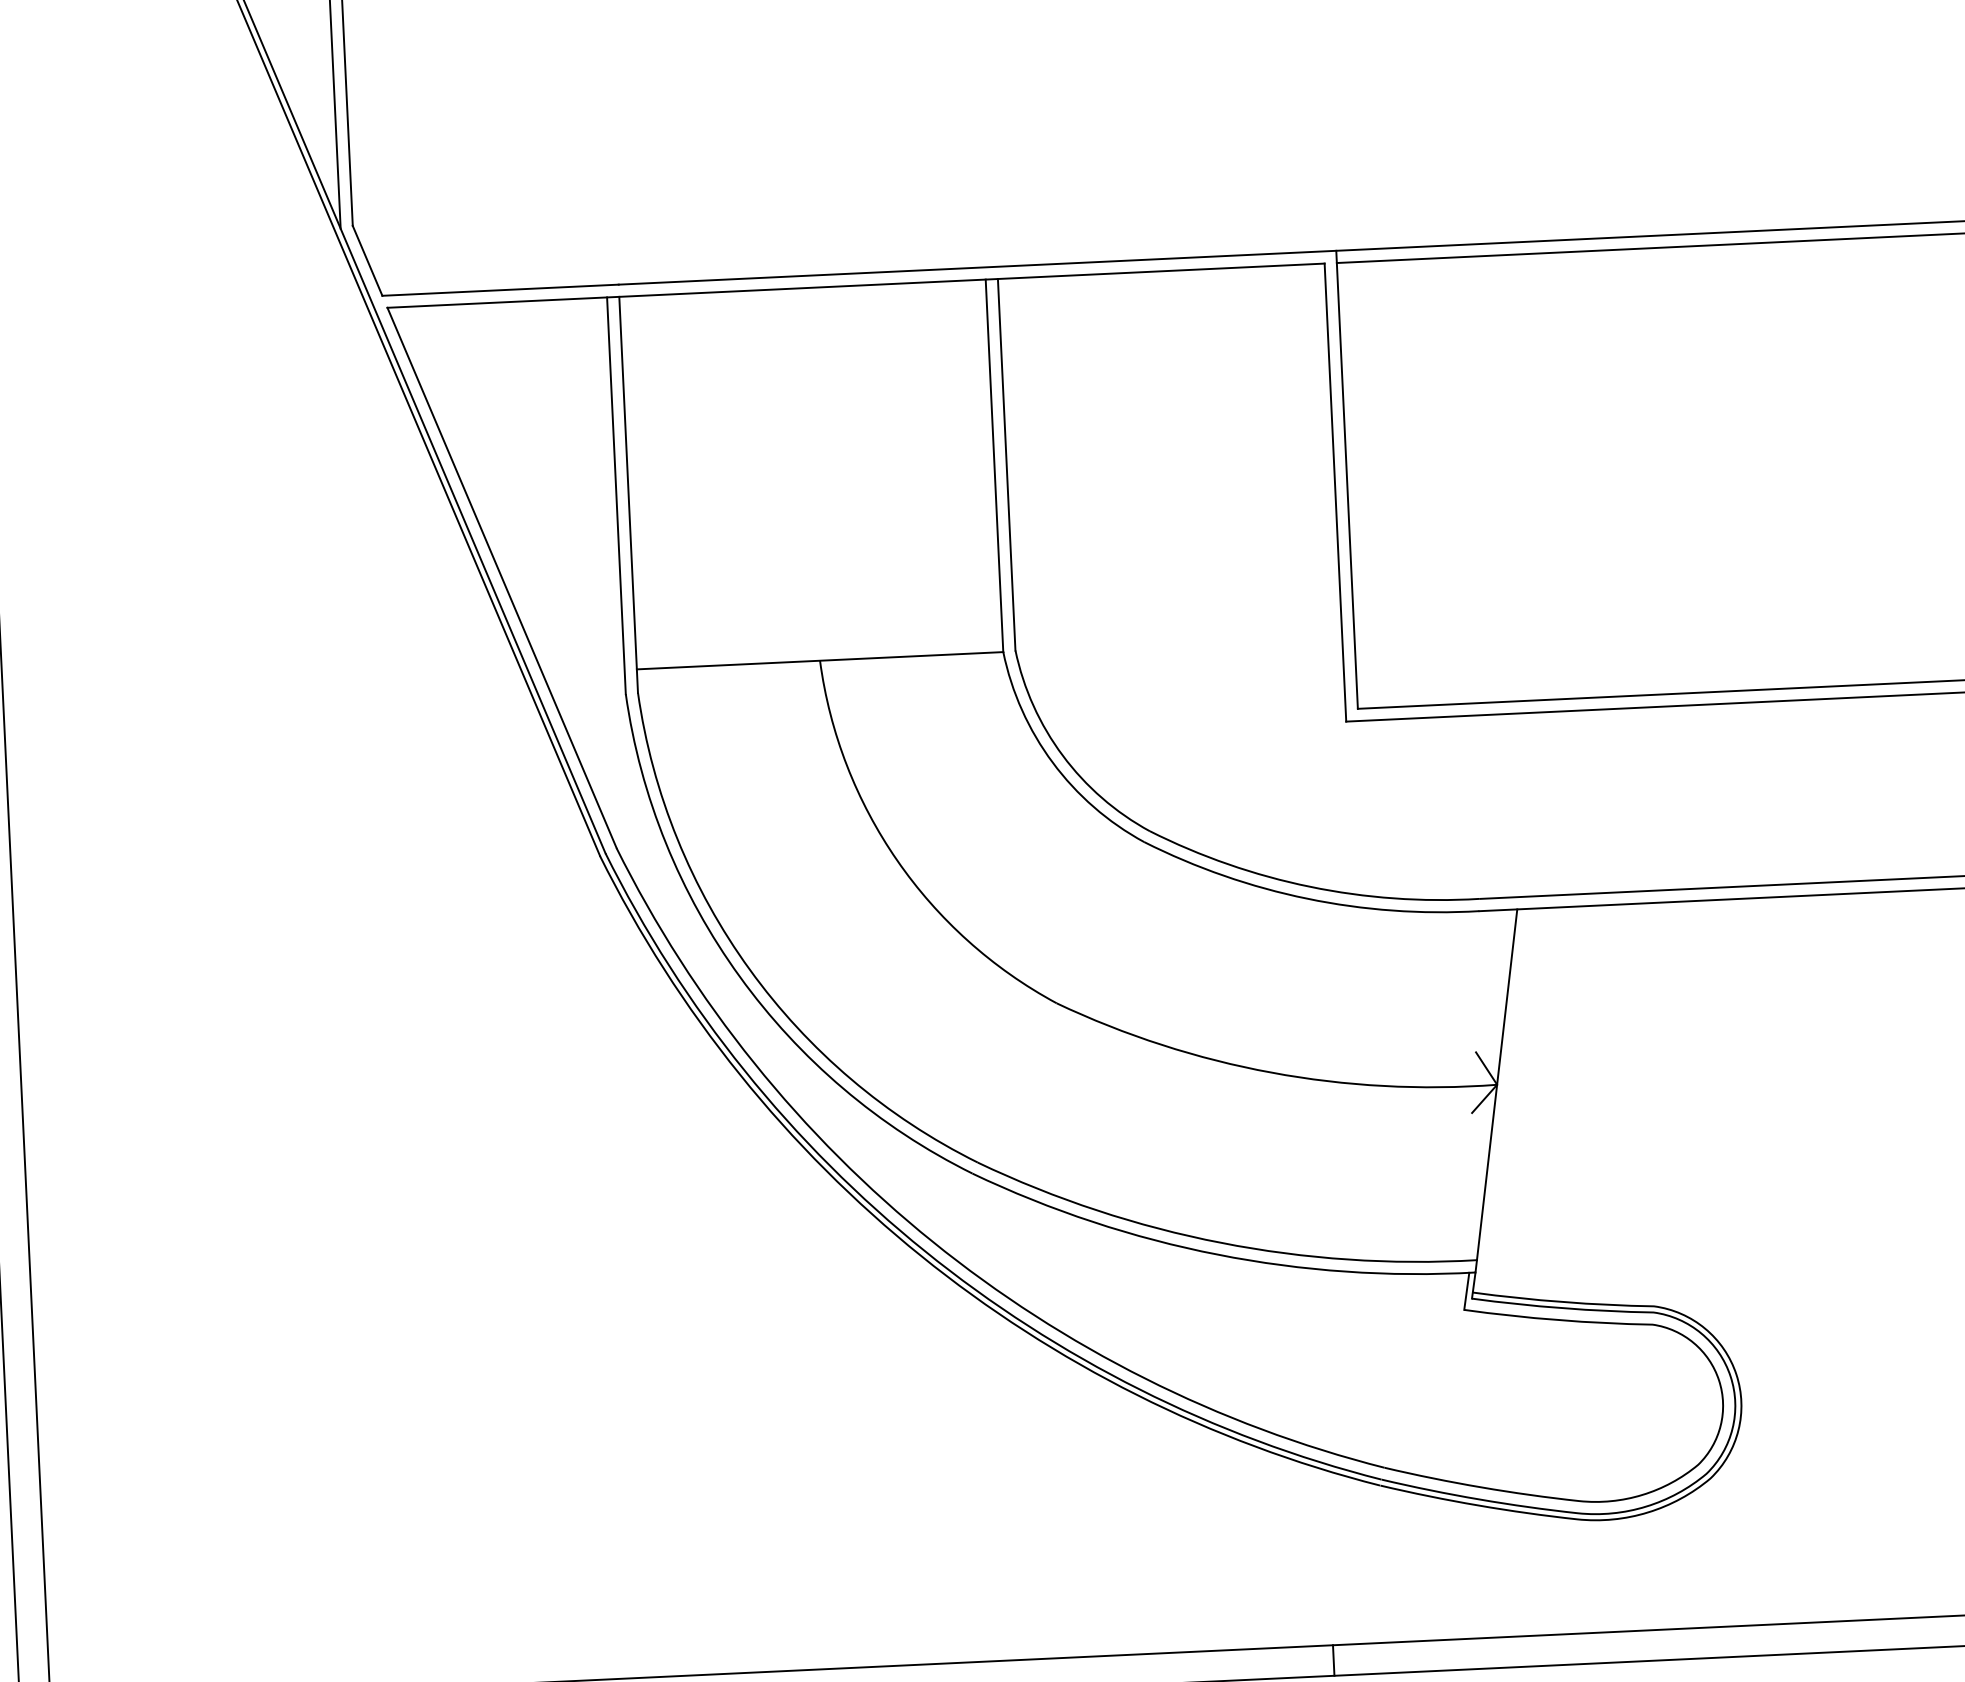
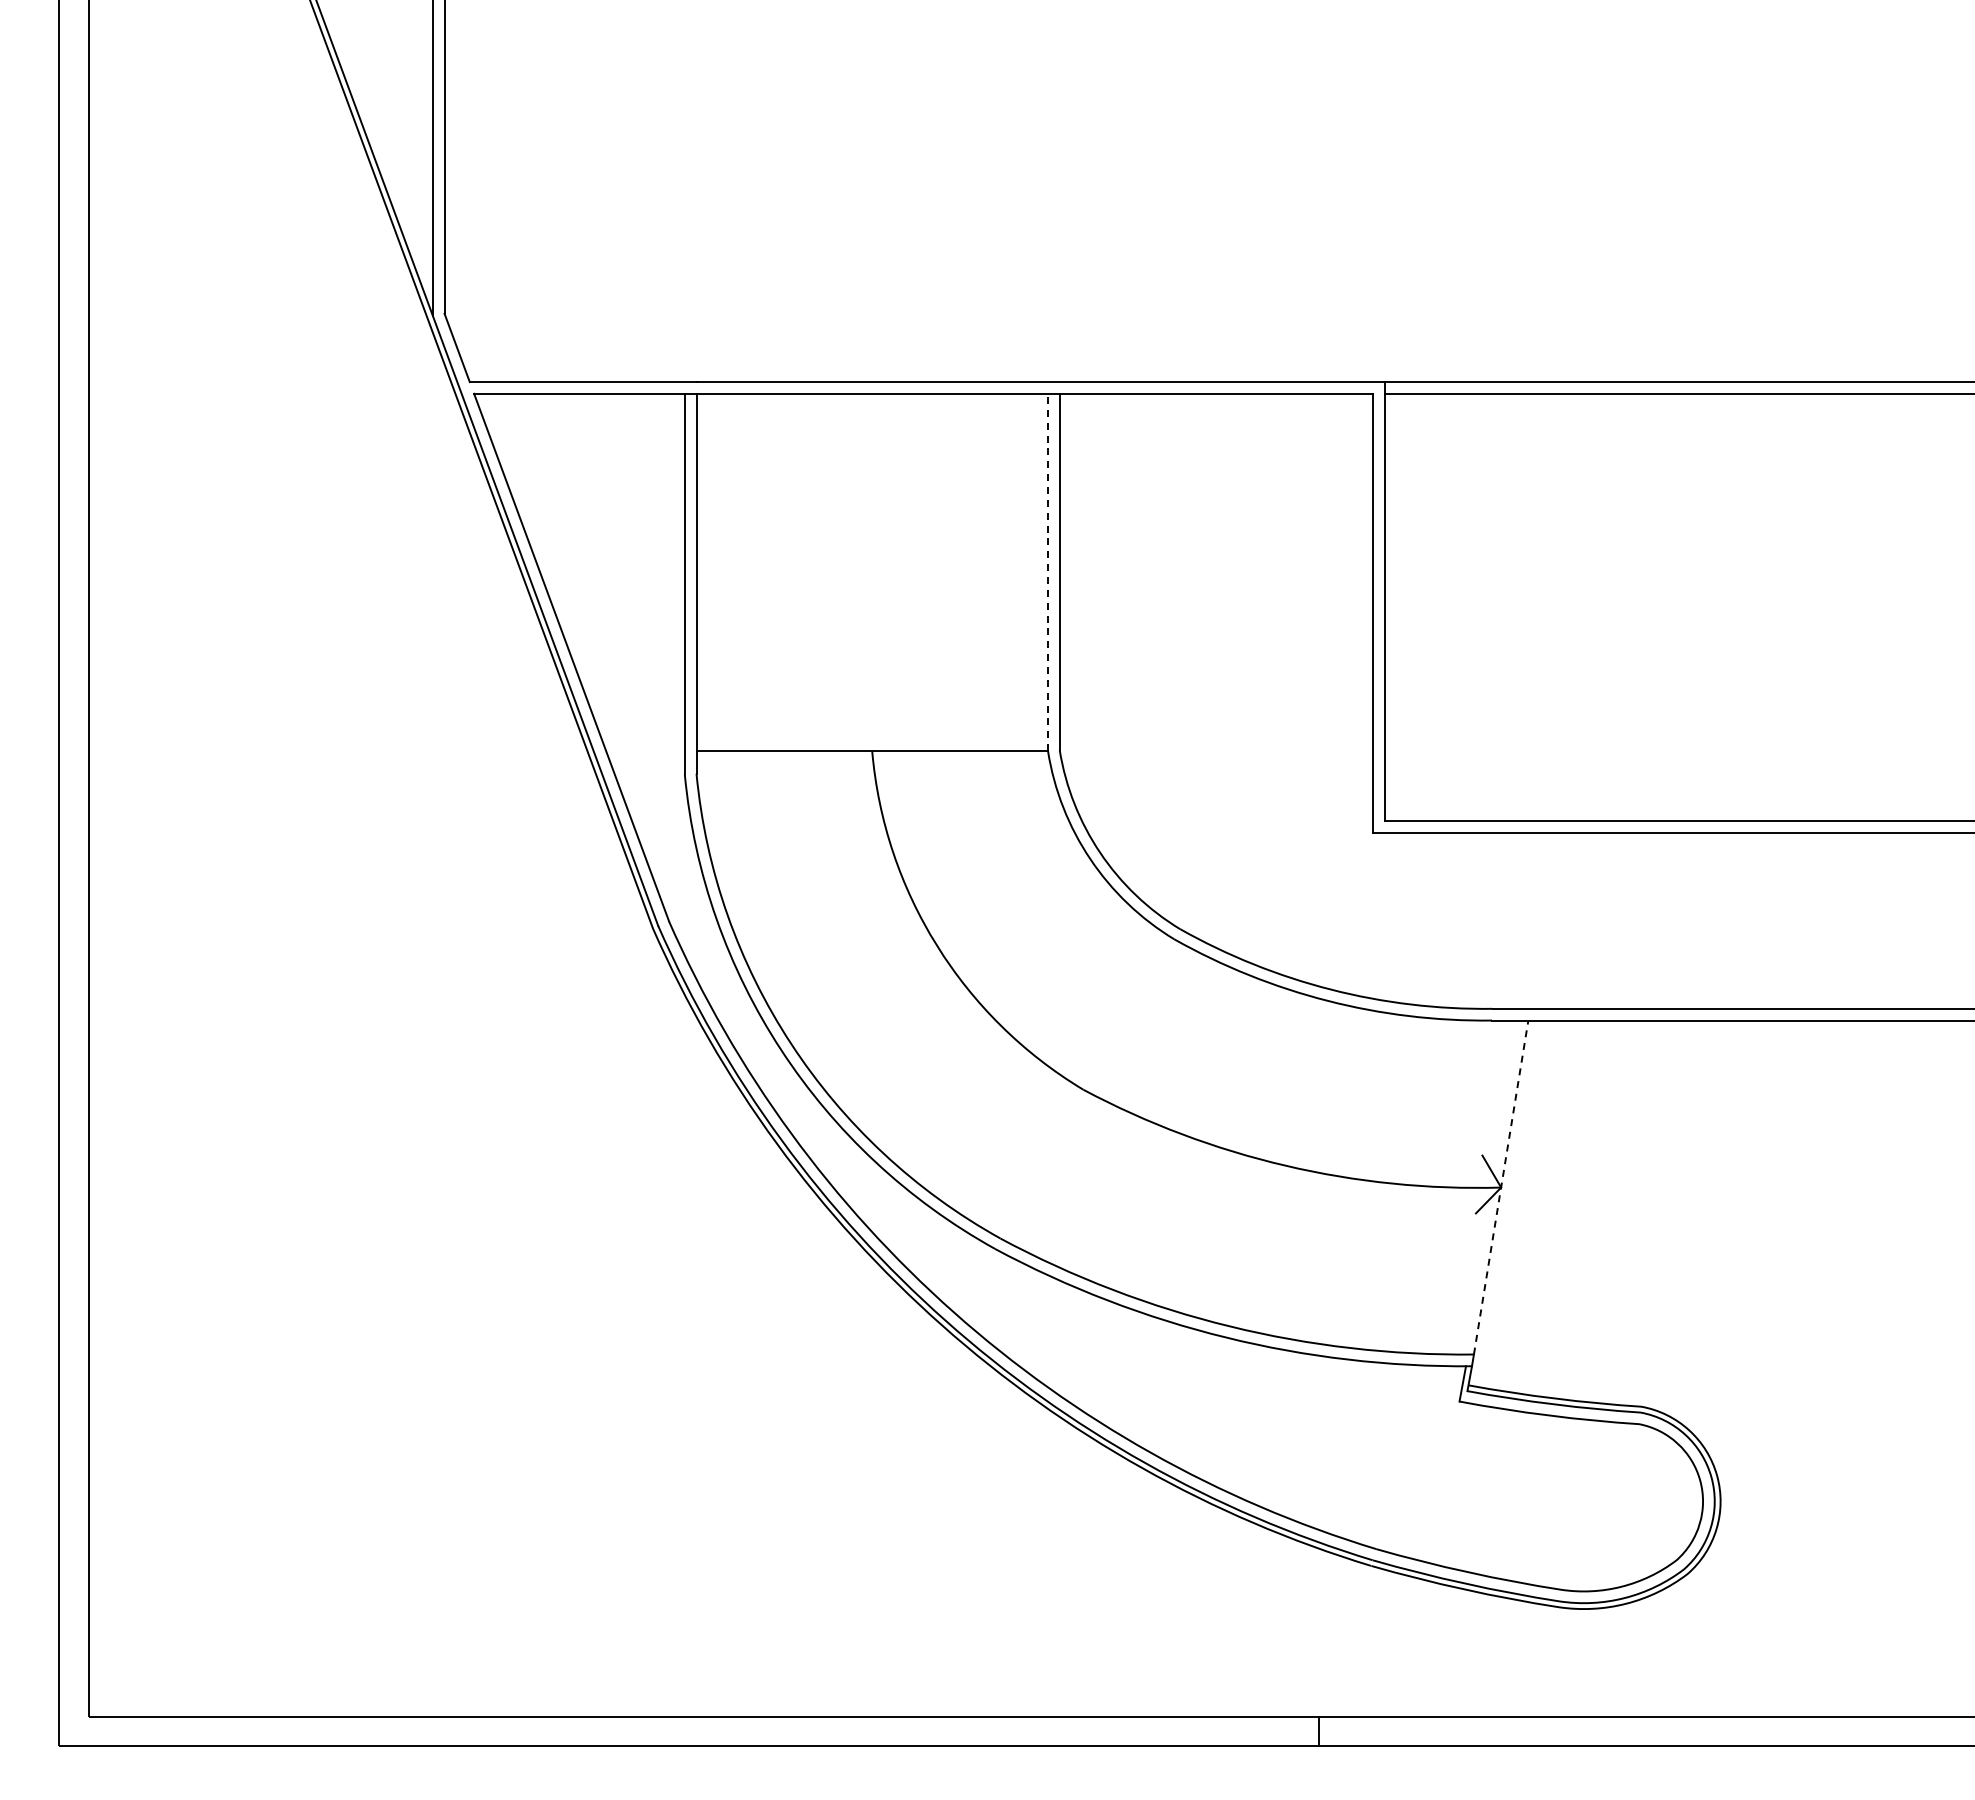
line: (993, 465) -> (1047, 572), solid -> dashed
line: (1497, 1084) -> (1501, 1187), solid -> dashed

